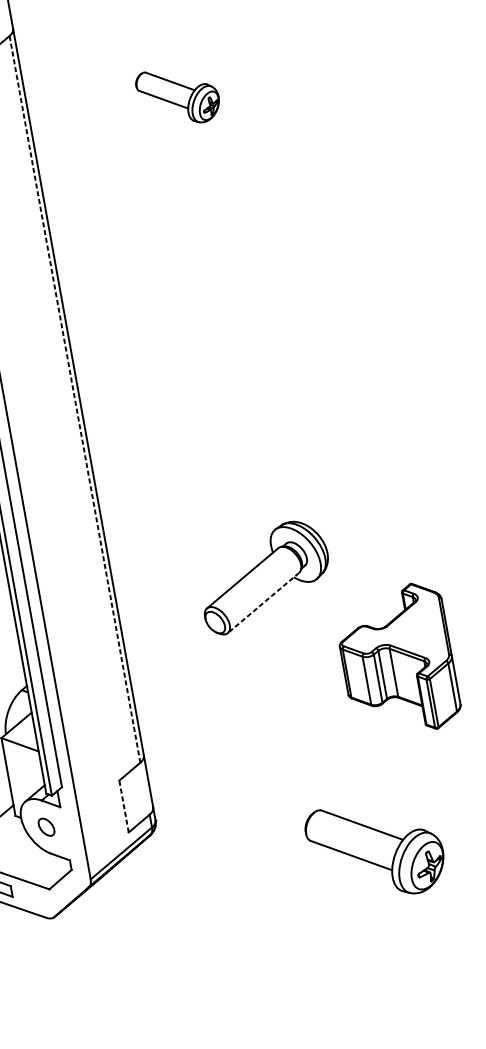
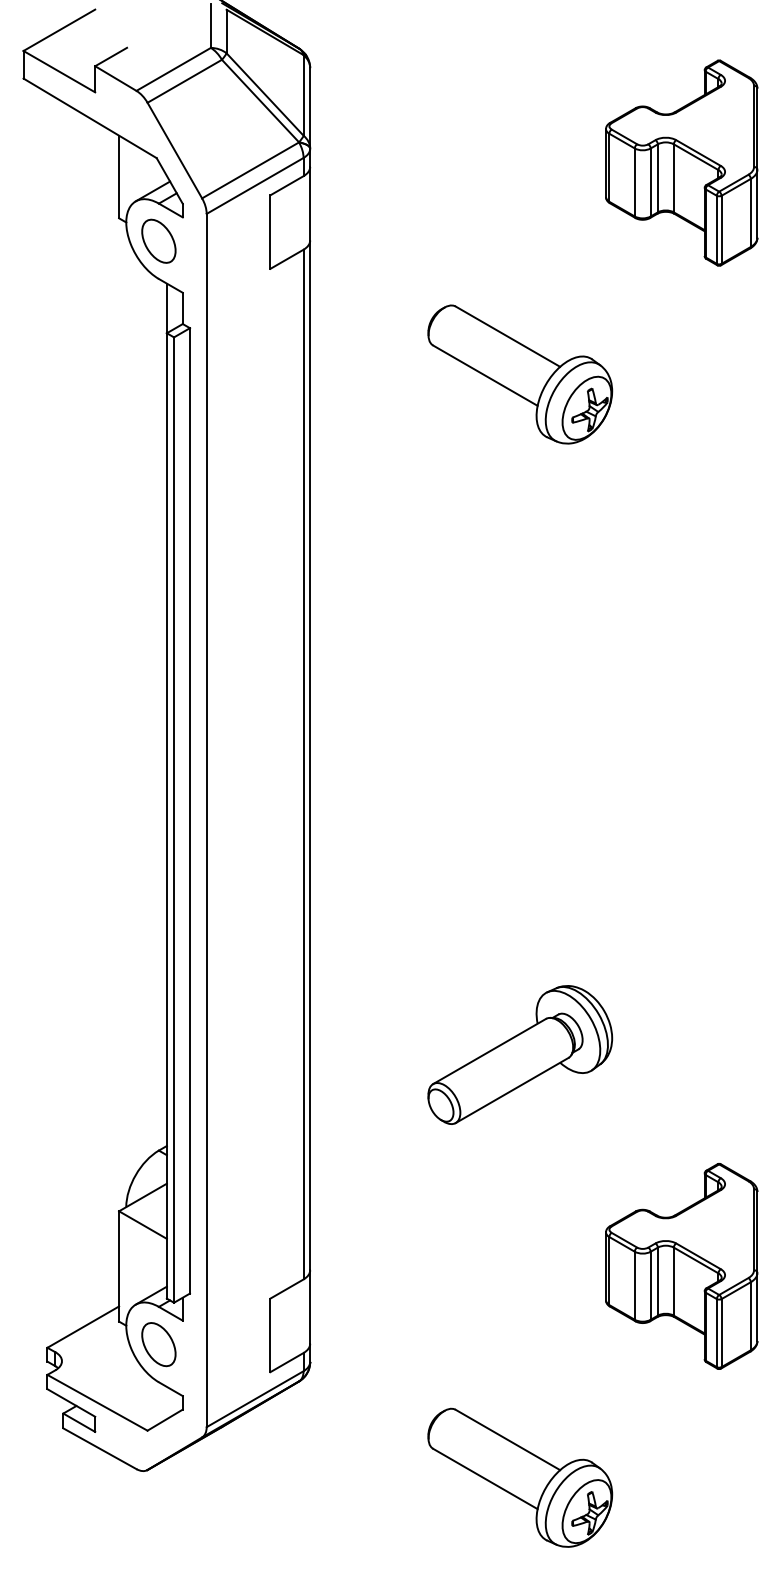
part: (178, 96) -> (520, 374), size x1.67
line: (74, 399) -> (303, 764), dashed -> solid
line: (263, 603) -> (511, 1090), dashed -> solid
part: (397, 661) -> (681, 1266), moved
line: (124, 806) -> (270, 1335), dashed -> solid
part: (46, 827) -> (158, 1344), size x1.67
part: (376, 850) -> (520, 1477), moved

